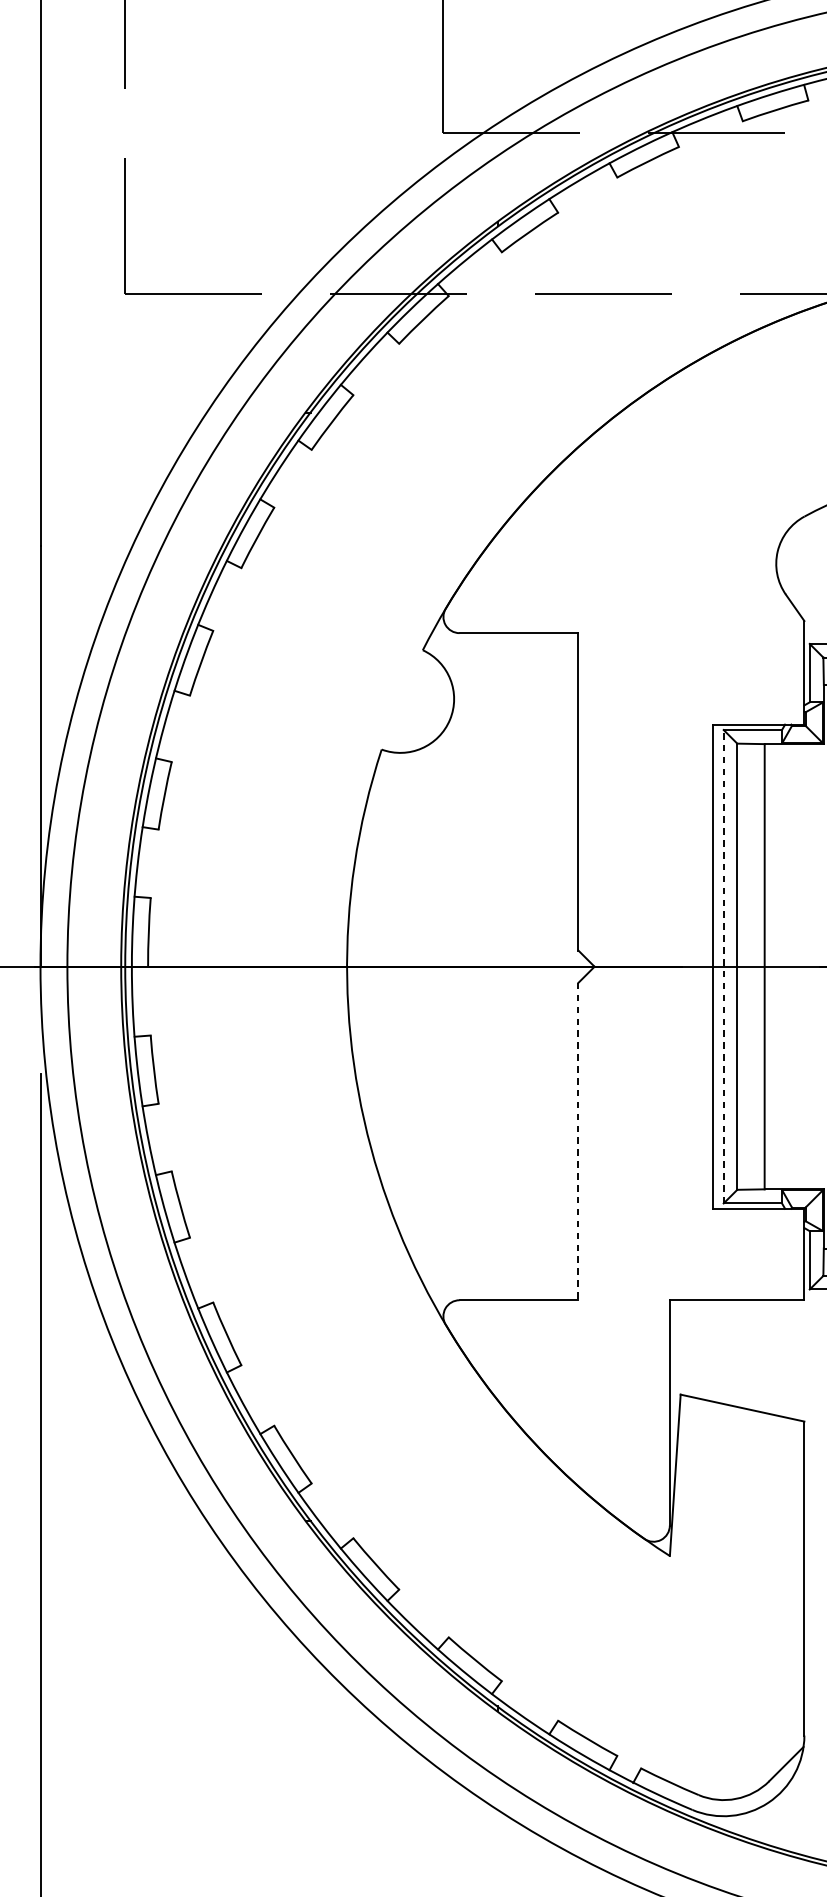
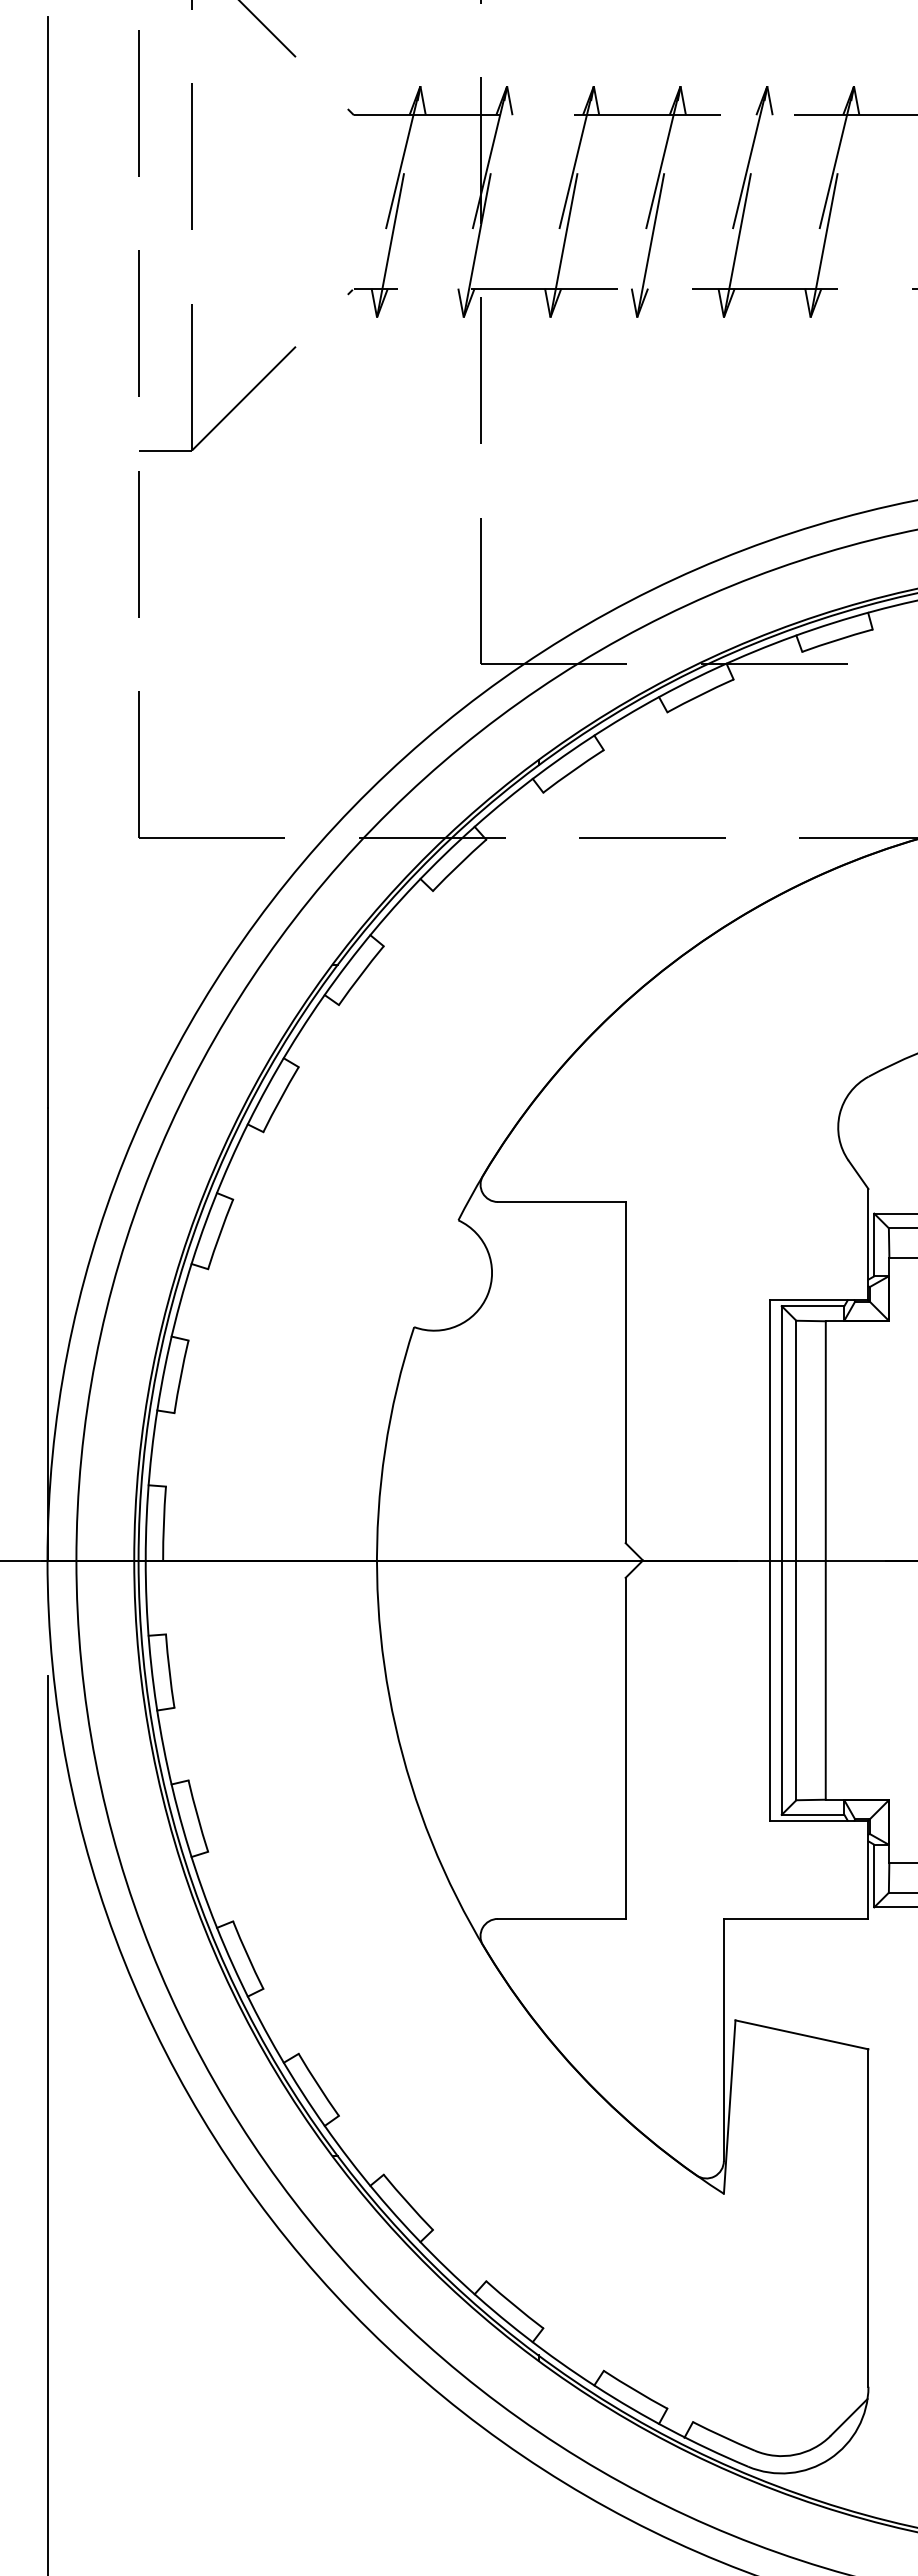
line: (723, 966) -> (781, 1560), dashed -> solid
line: (578, 1141) -> (625, 1748), dashed -> solid

